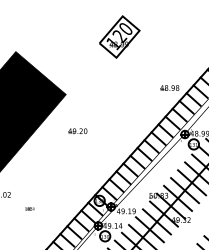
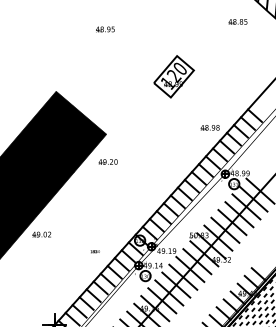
part: (119, 36) -> (173, 76), moved
text: (77, 130) -> (107, 161), moved
text: (29, 208) -> (94, 251), moved

